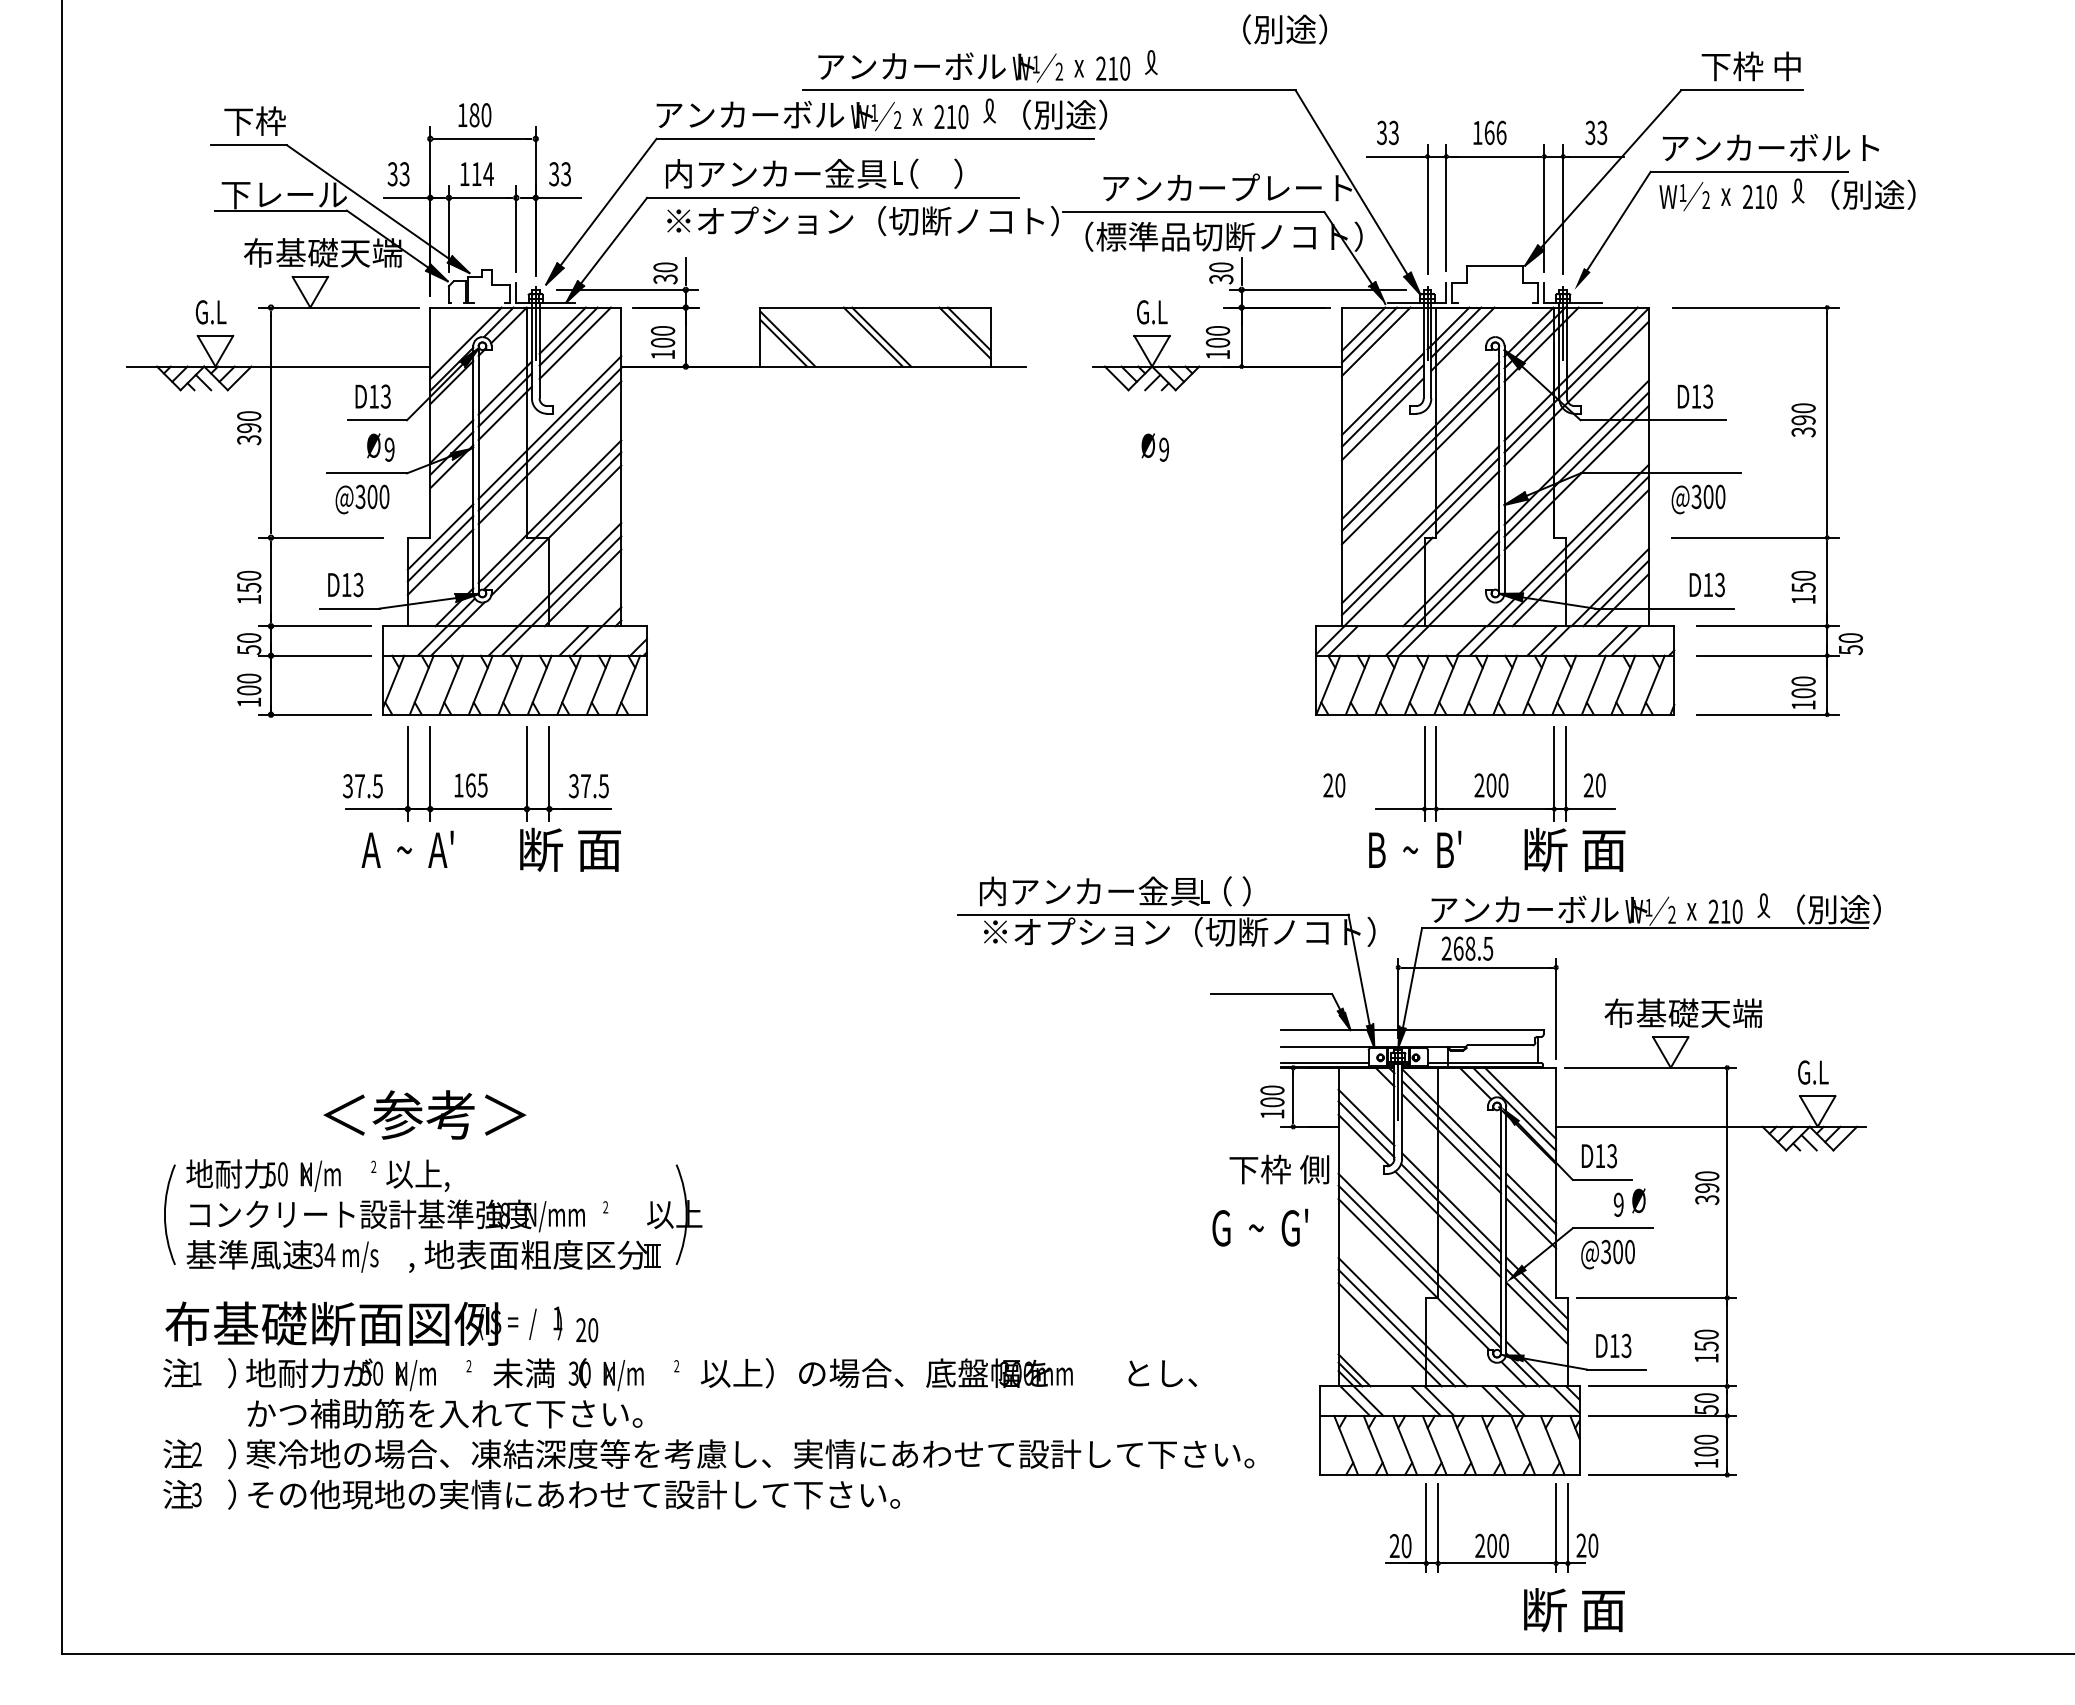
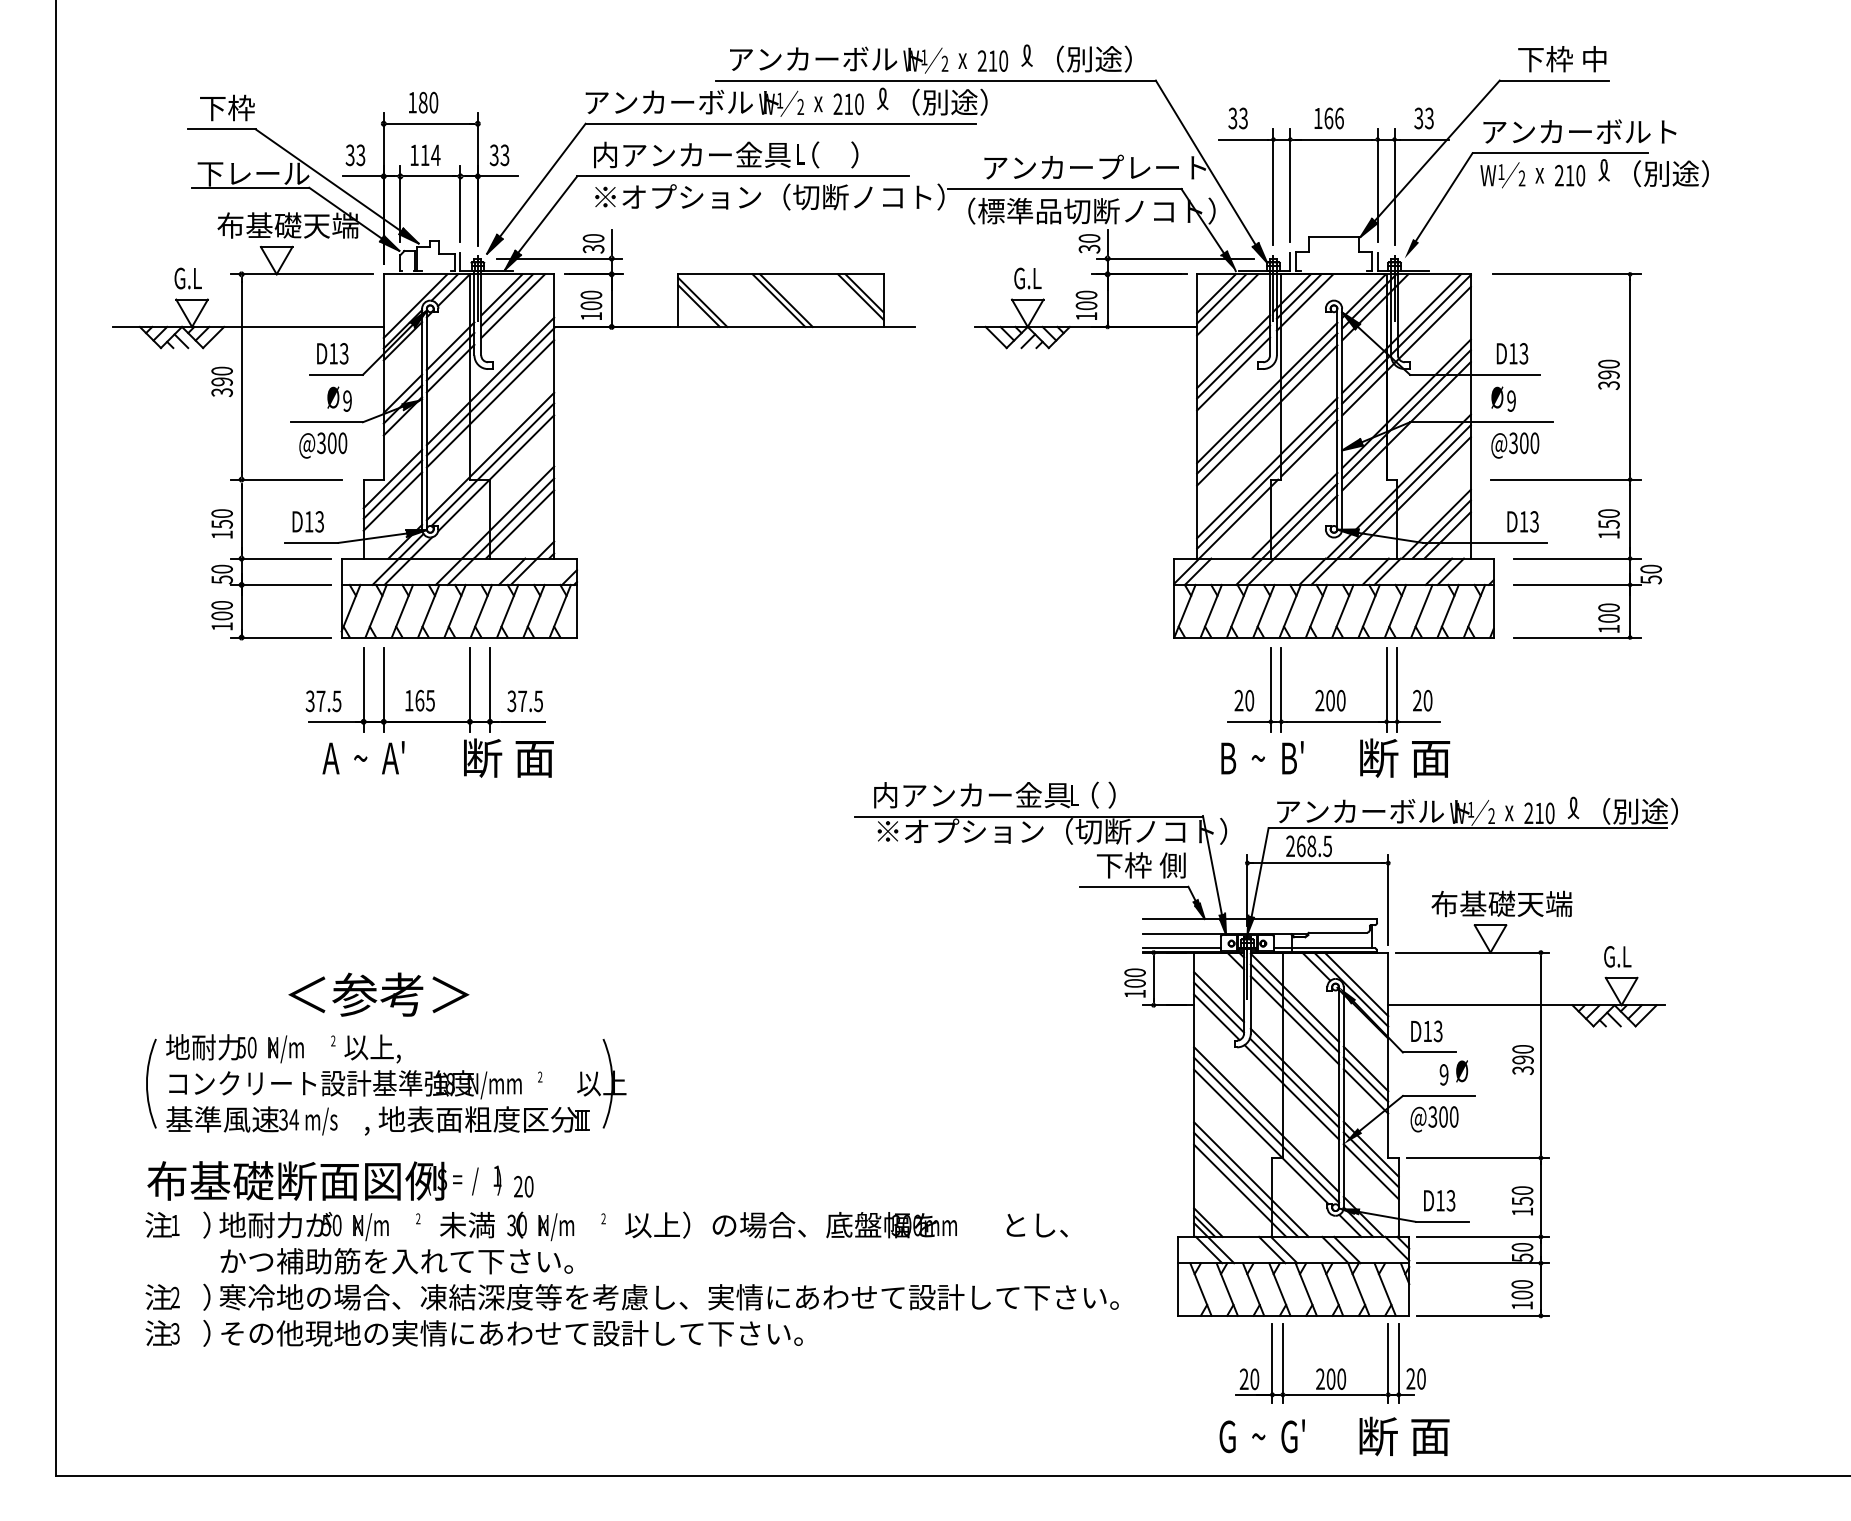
text: (1285, 28) -> (1094, 58), moved
text: (1155, 446) -> (1503, 398), moved
text: (1334, 785) -> (1244, 700), moved
text: (1279, 1169) -> (1141, 865), moved
text: (1259, 1227) -> (1261, 1436), moved

